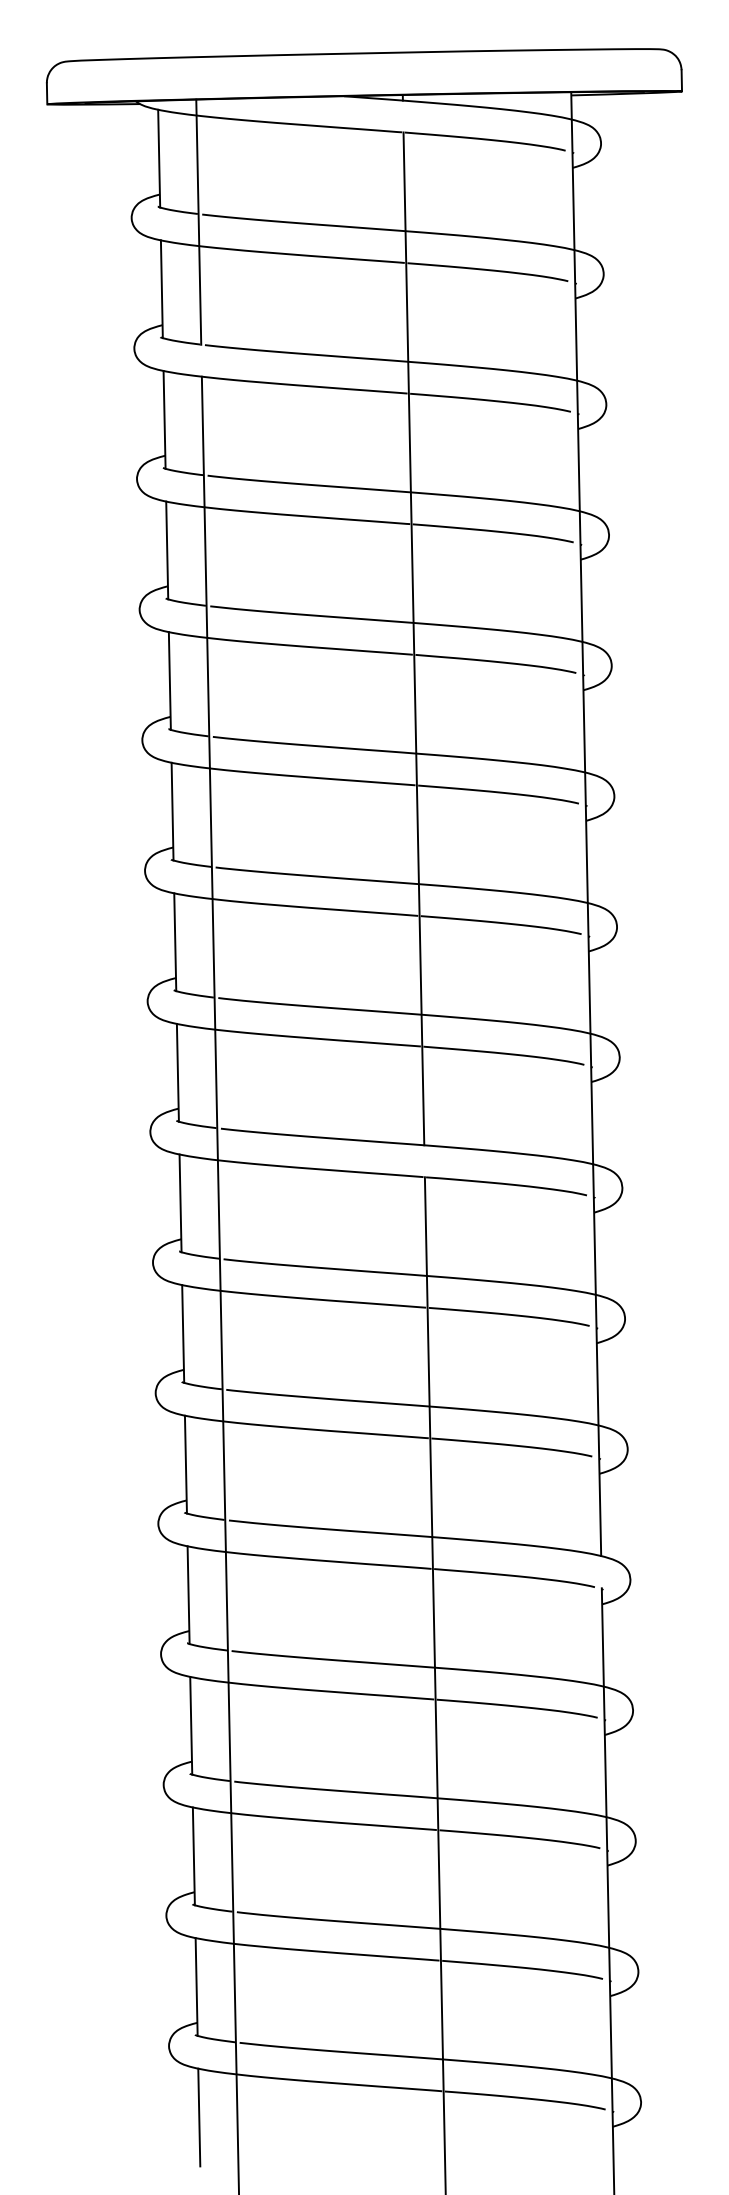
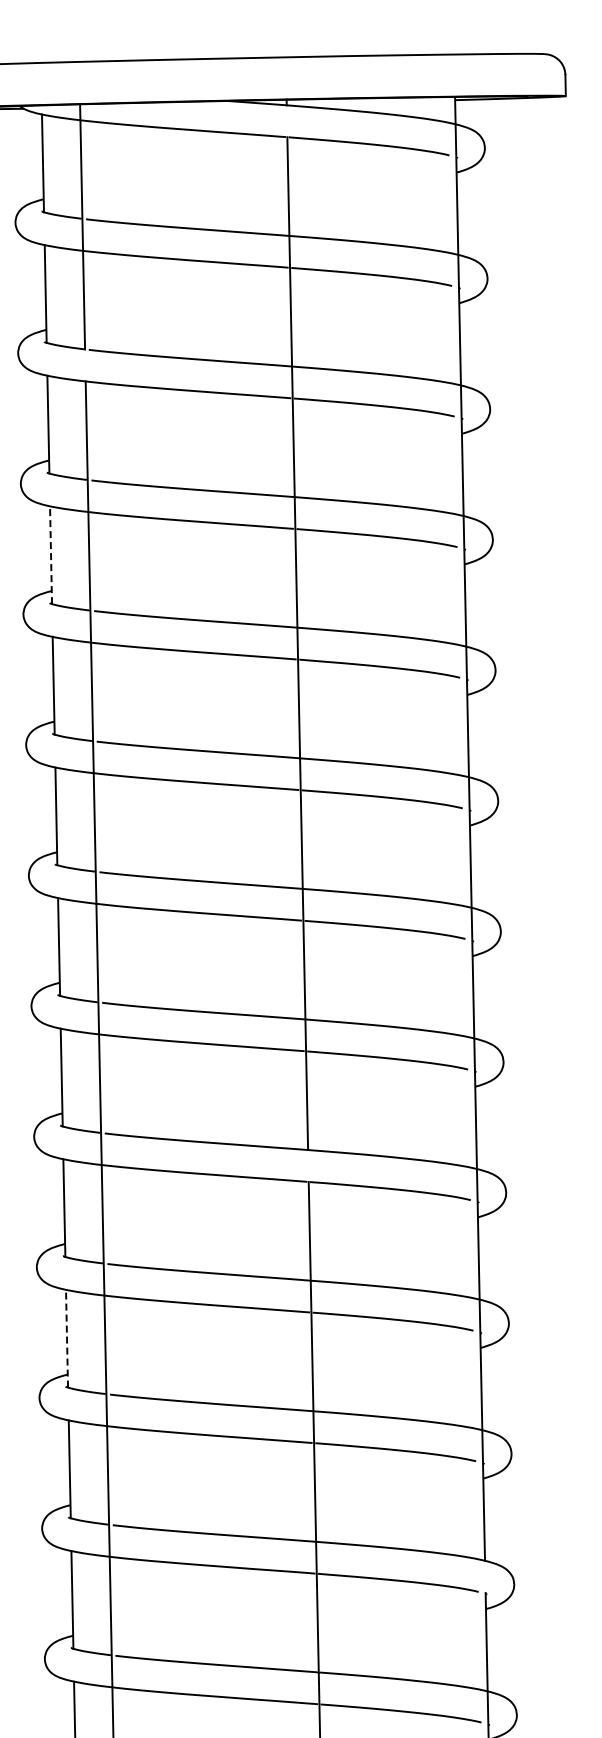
line: (167, 550) -> (51, 555), solid -> dashed
line: (183, 1334) -> (67, 1339), solid -> dashed

